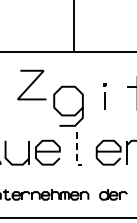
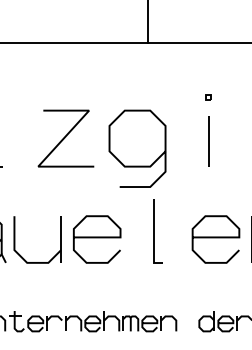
line: (31, 84) -> (65, 137), moved
part: (104, 96) -> (207, 129), size x1.43
line: (77, 151) -> (155, 237), dashed -> solid

